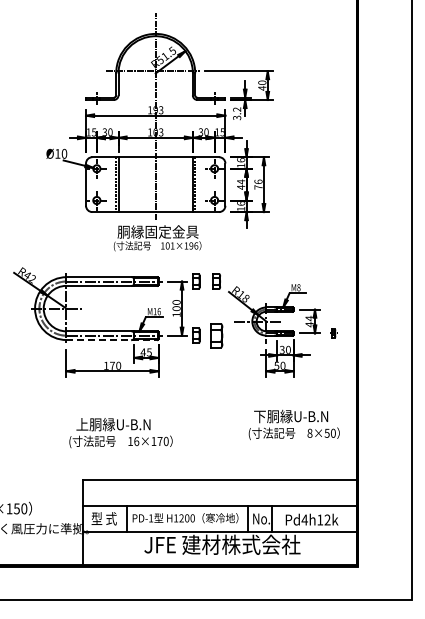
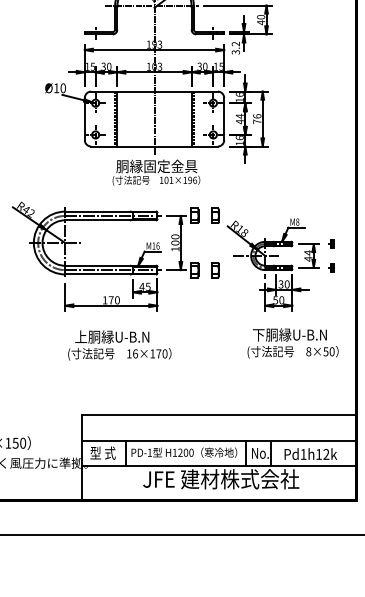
part: (333, 309) -> (332, 243), added
part: (216, 335) -> (215, 269), size x0.62
line: (112, 340) -> (111, 274), dashed -> solid
text: (293, 424) -> (292, 342), moved
text: (120, 433) -> (119, 345), moved
text: (304, 519) -> (303, 453), Pd4h12k -> Pd1h12k

